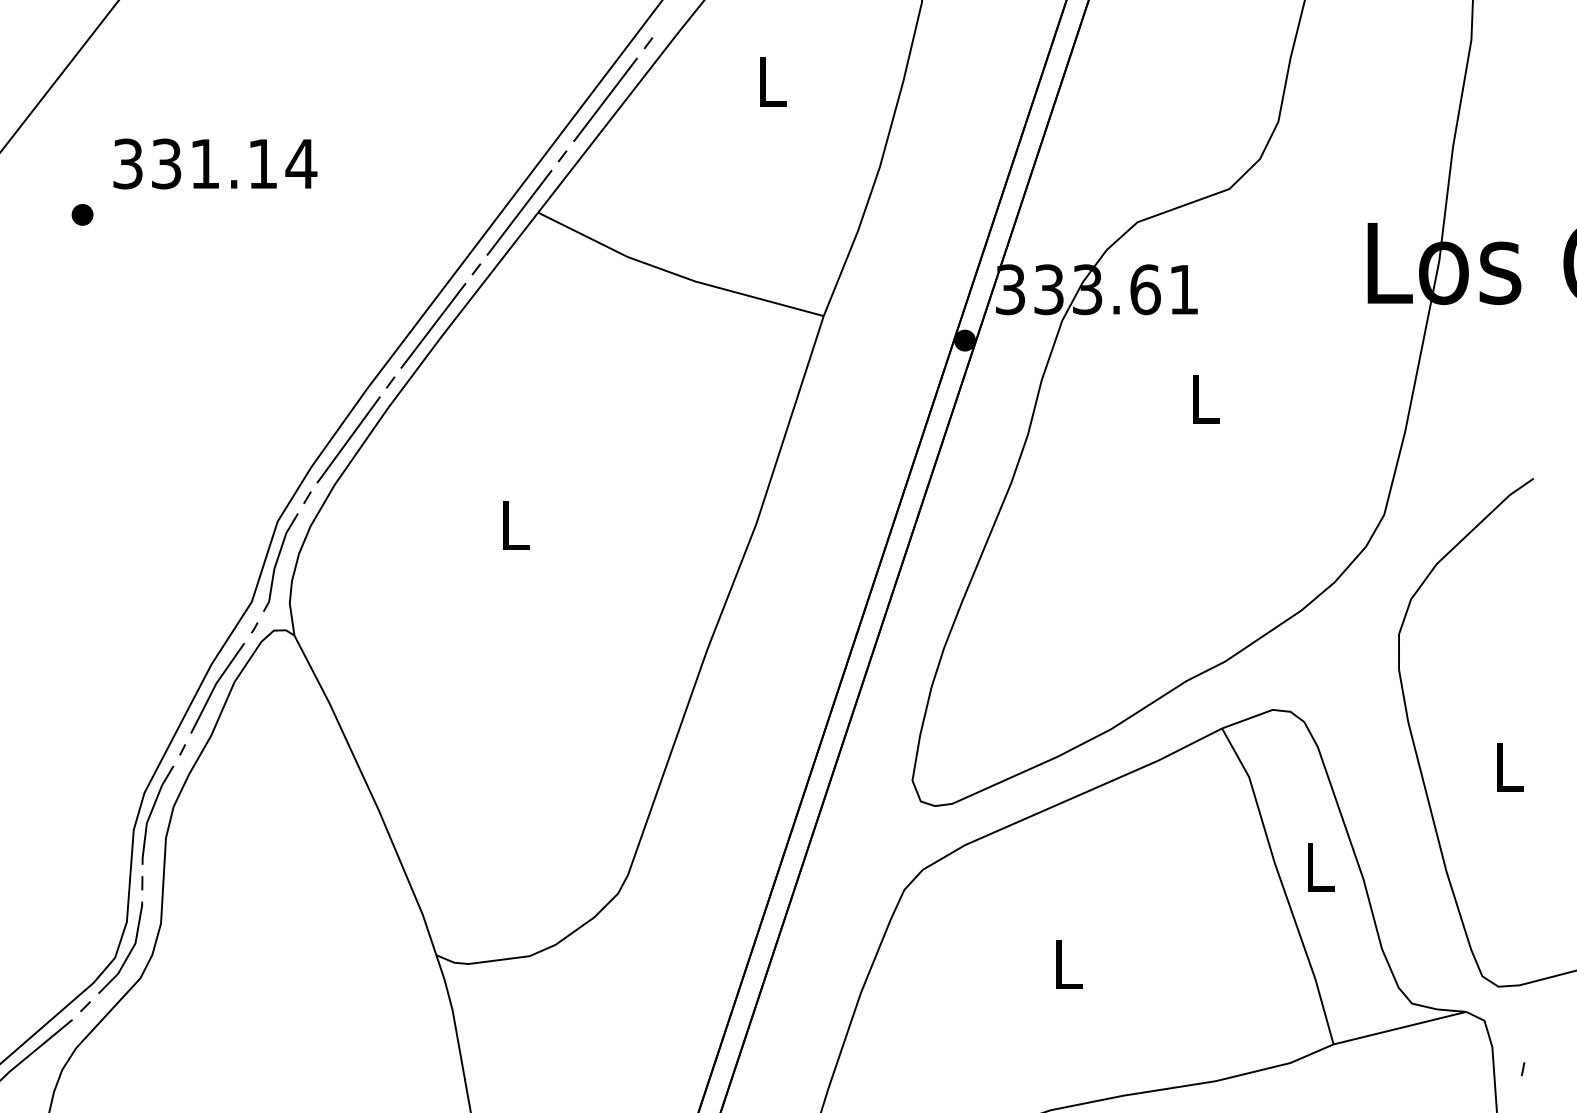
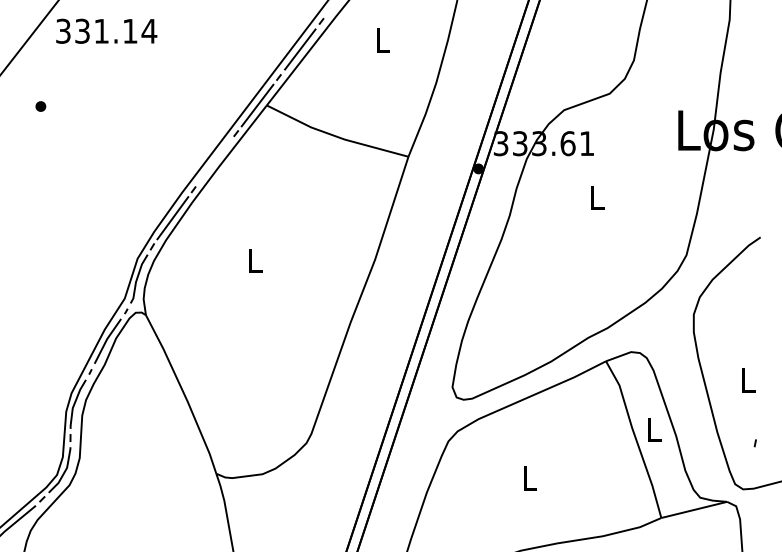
text: (214, 162) -> (106, 30), moved
line: (432, 325) -> (214, 161), removed
line: (1521, 1069) -> (754, 443), moved

